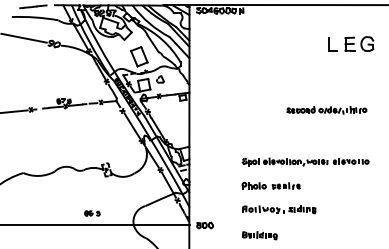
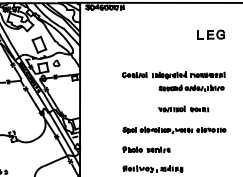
part: (350, 44) -> (210, 34), size x0.71
part: (304, 94) -> (173, 75), added
part: (316, 135) -> (183, 108), added

